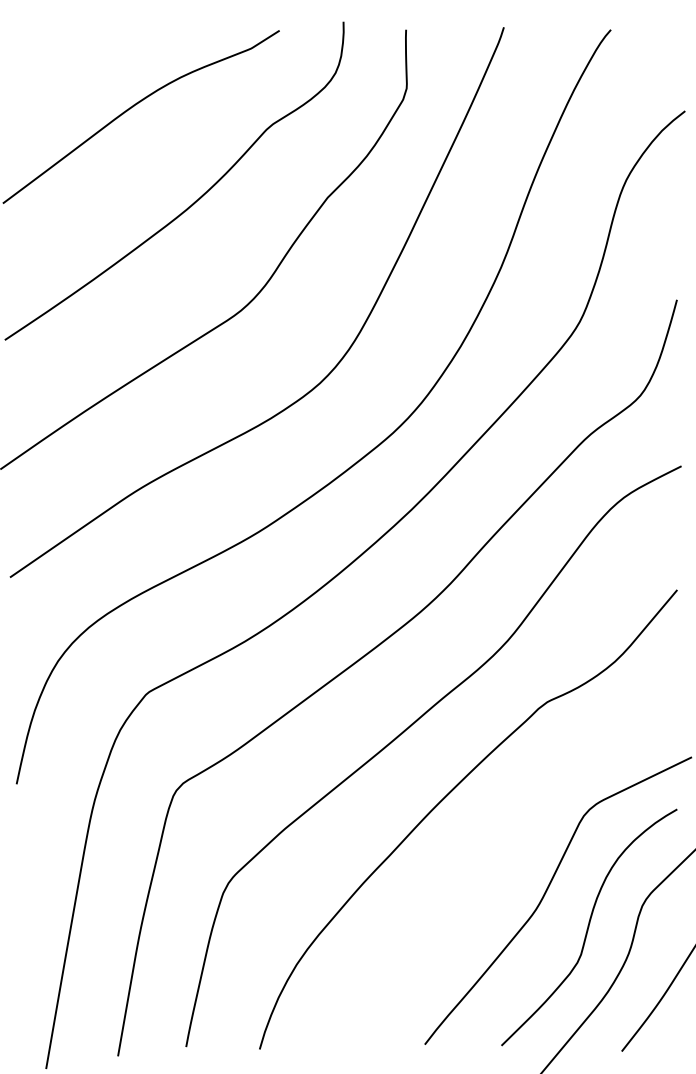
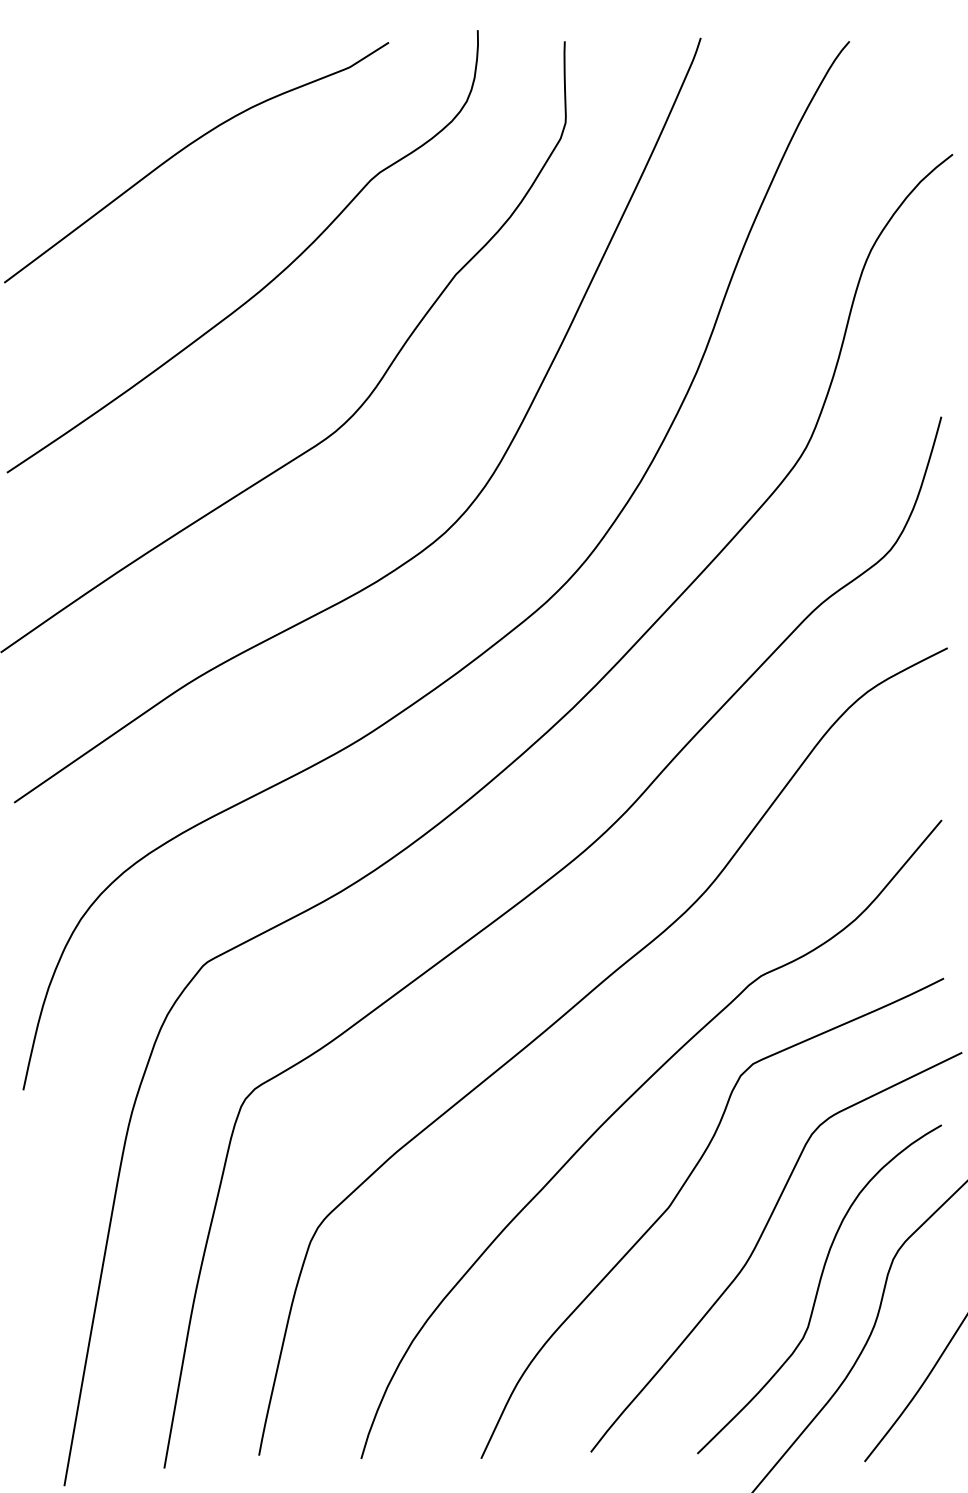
curve: (488, 858) -> (679, 1193), added

